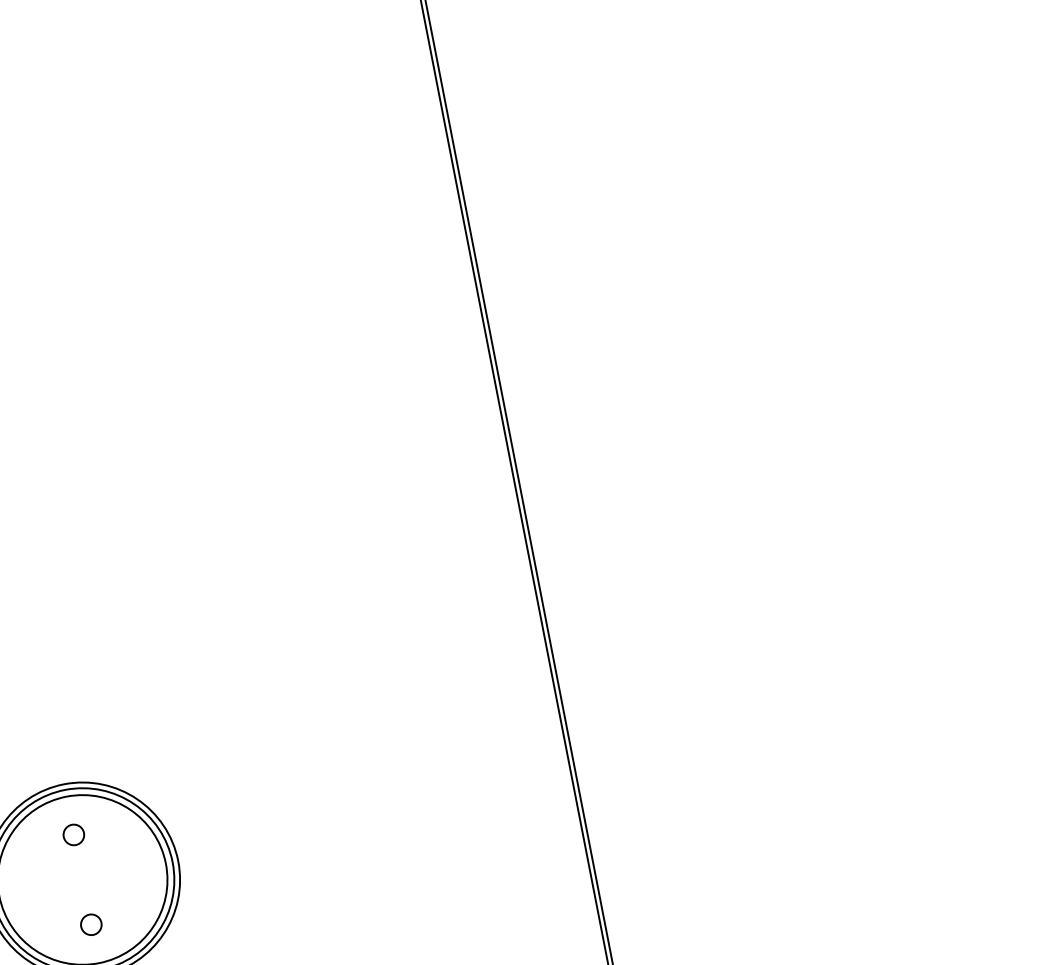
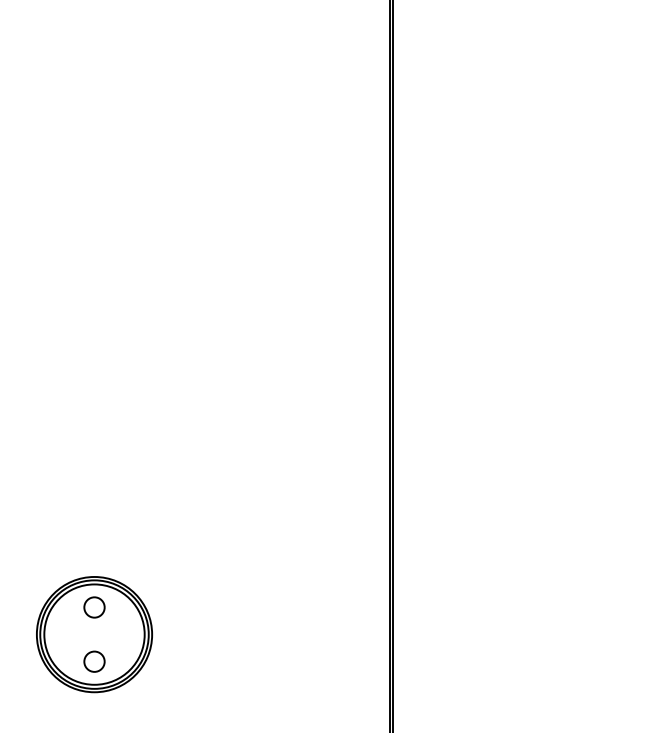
circle: (73, 834) -> (94, 607), size x1.67
circle: (91, 924) -> (94, 661), size x1.67

